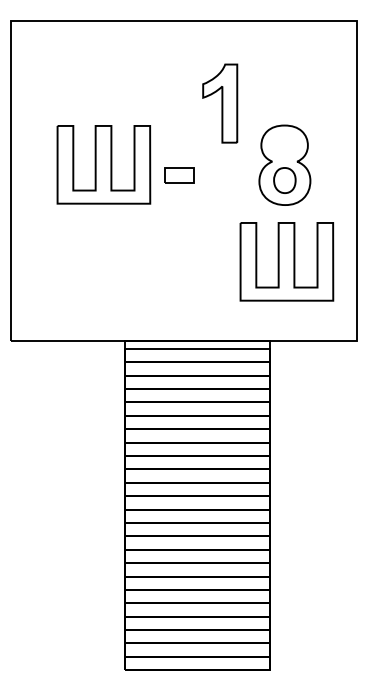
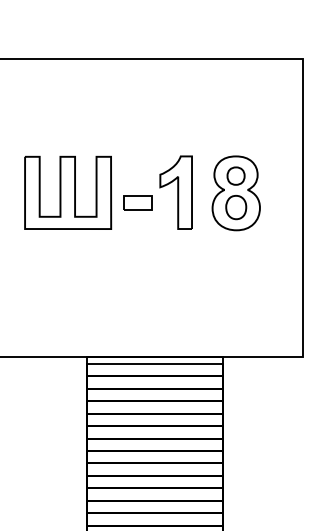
part: (220, 103) -> (176, 192), moved
part: (284, 146) -> (235, 175), added
part: (286, 261) -> (237, 282), removed

